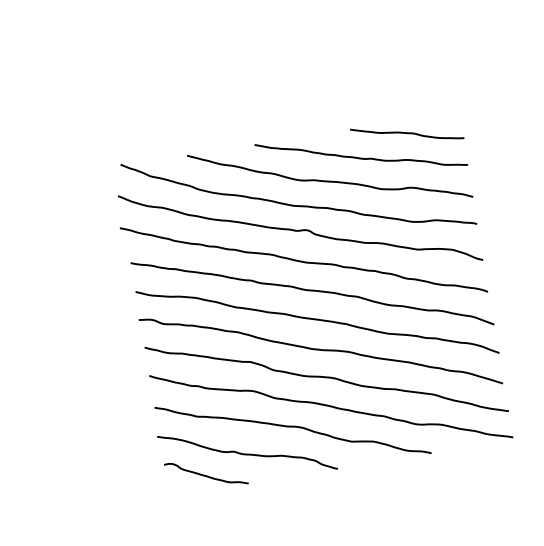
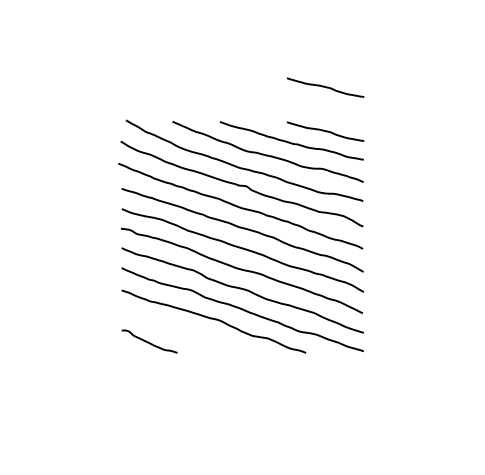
curve: (396, 71) -> (325, 87), added
curve: (246, 452) -> (179, 331), removed

